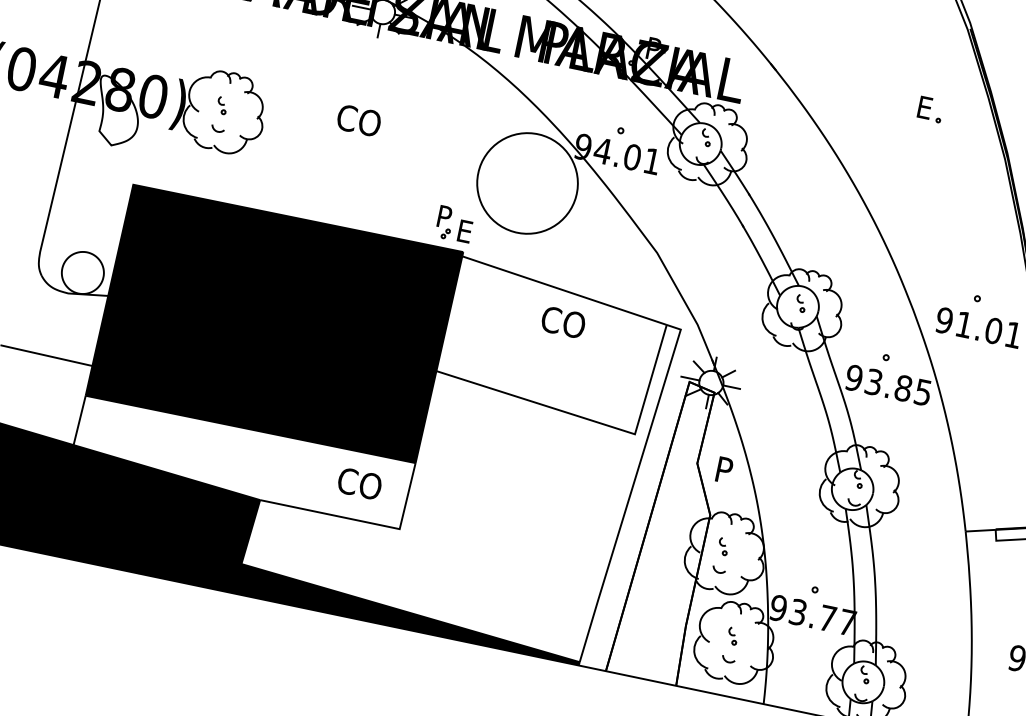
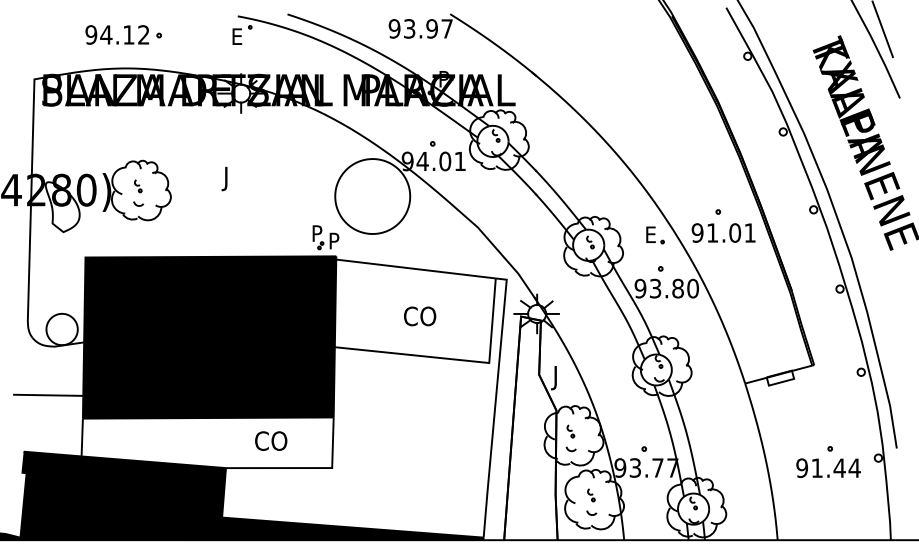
part: (930, 109) -> (655, 235), moved
text: (356, 122) -> (238, 178), CO -> J
text: (466, 231) -> (335, 240), E -> P
text: (563, 322) -> (420, 316), moved
text: (922, 392) -> (692, 288), 93.85 -> 93.80
text: (721, 473) -> (558, 378), P -> J
text: (360, 483) -> (271, 440), moved

